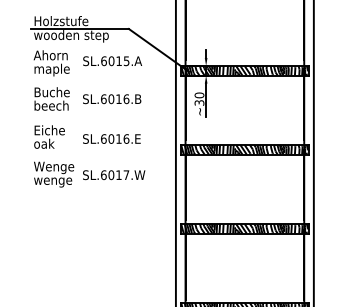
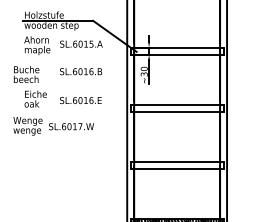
hatch: (244, 69) -> (176, 50), removed
text: (51, 98) -> (26, 74), moved
hatch: (244, 148) -> (176, 107), removed
text: (89, 174) -> (53, 126), moved
hatch: (244, 227) -> (176, 164), removed

